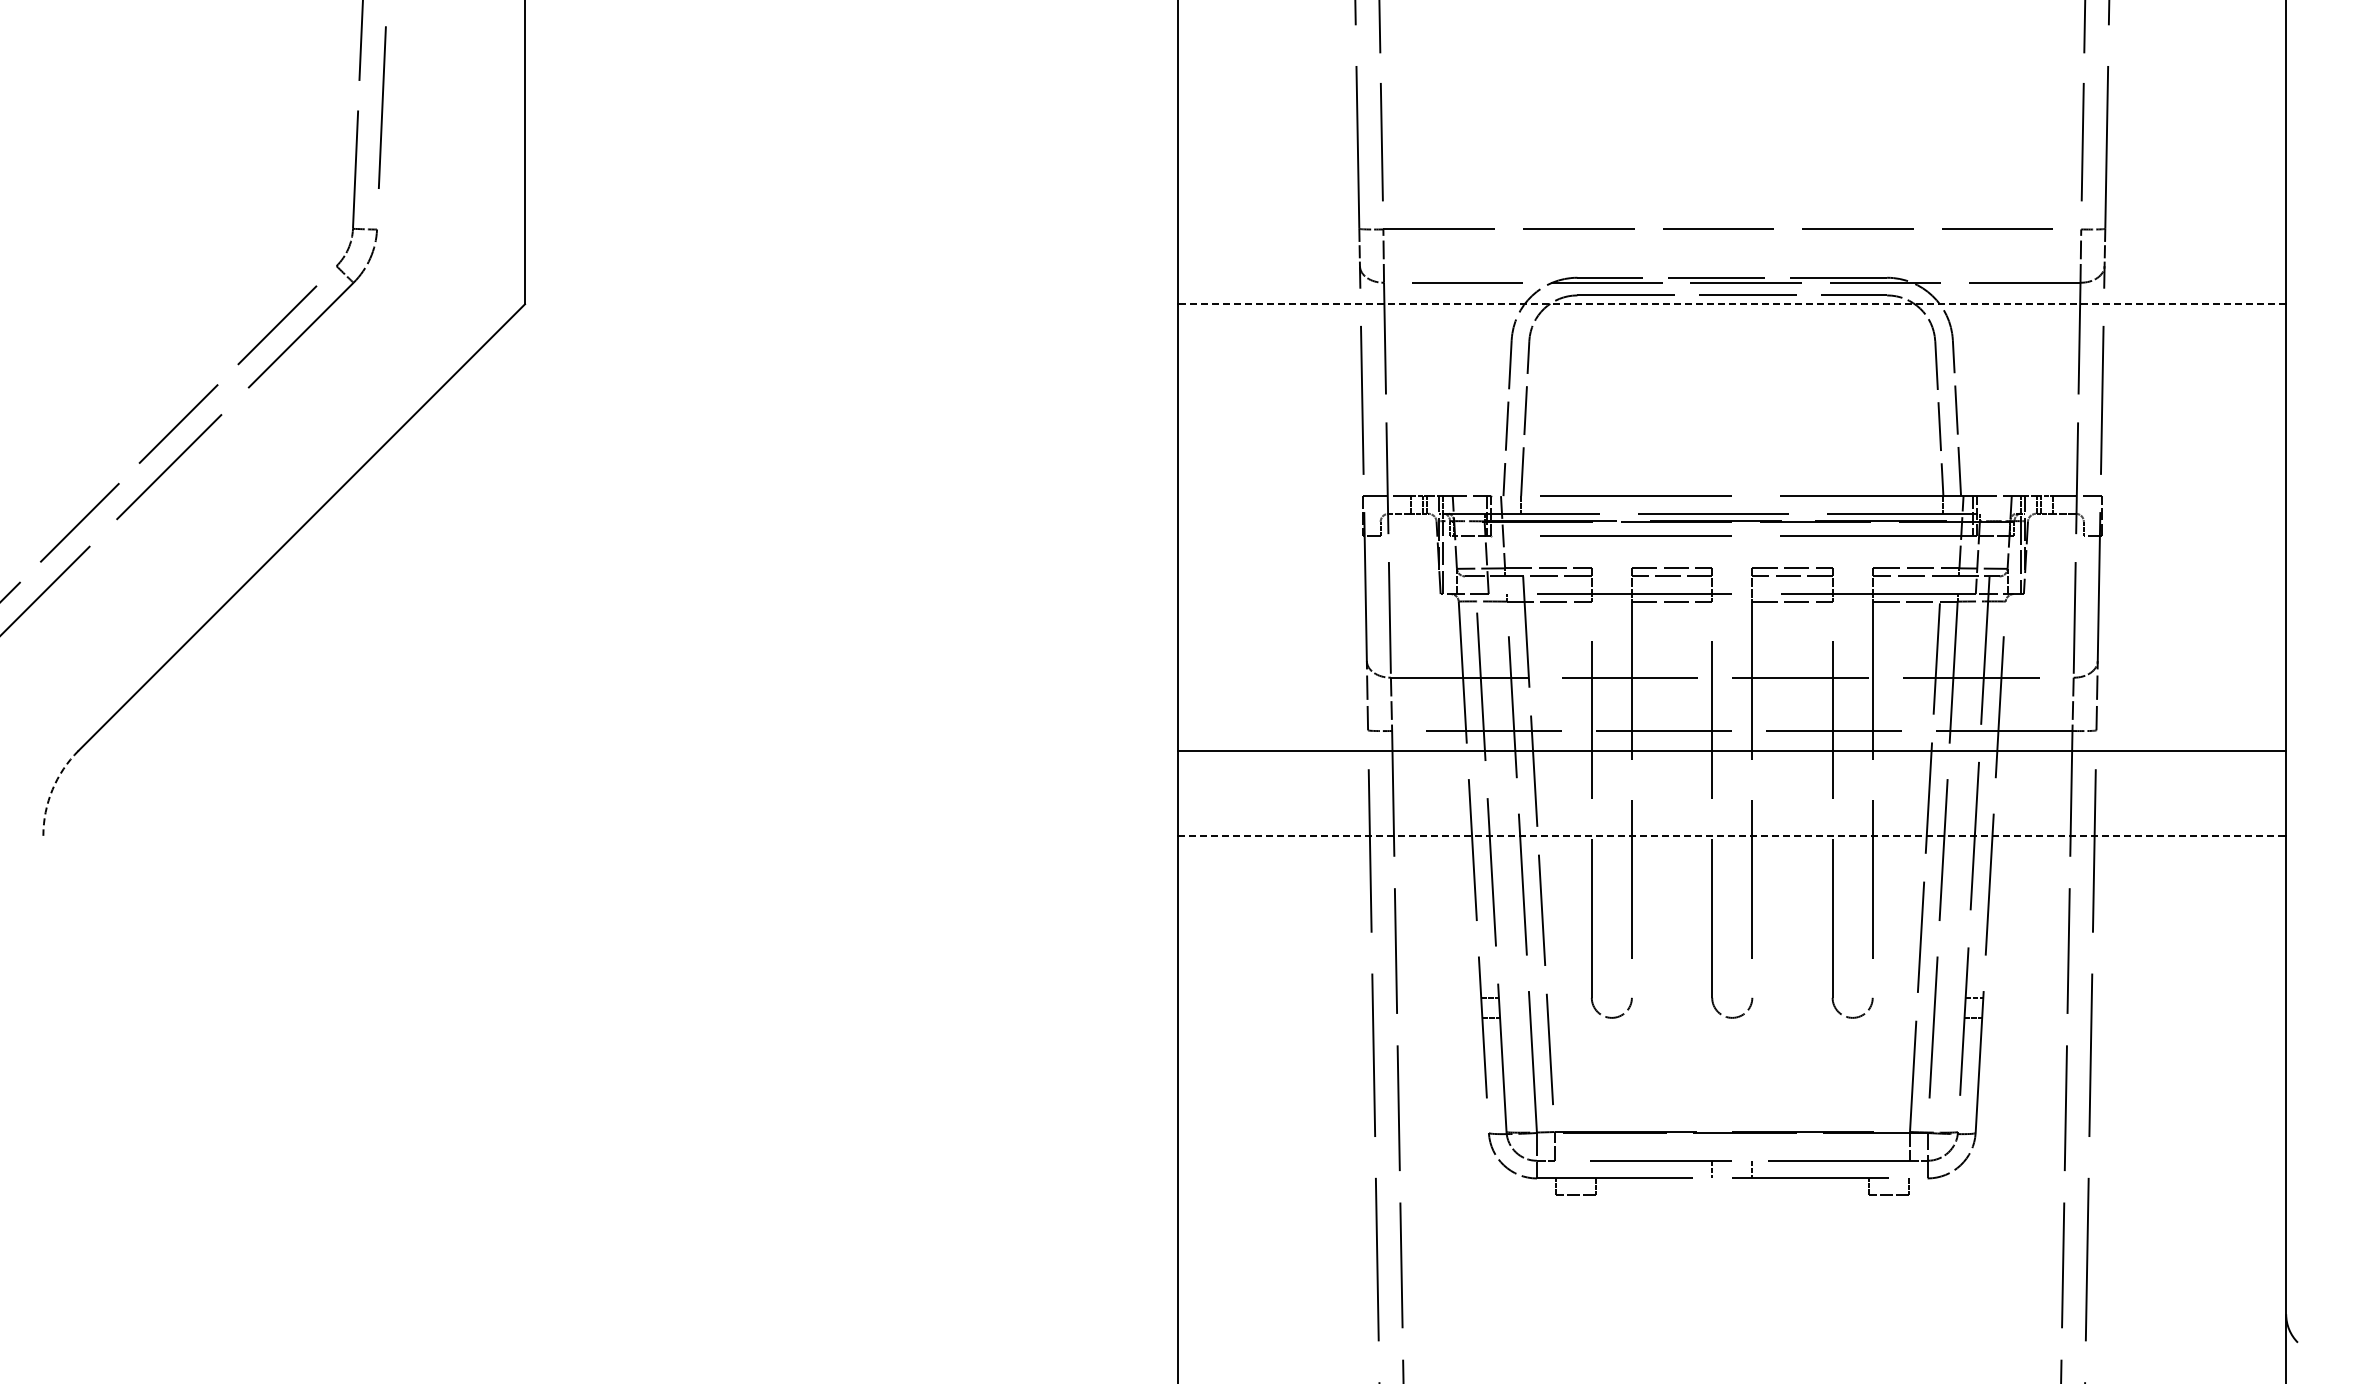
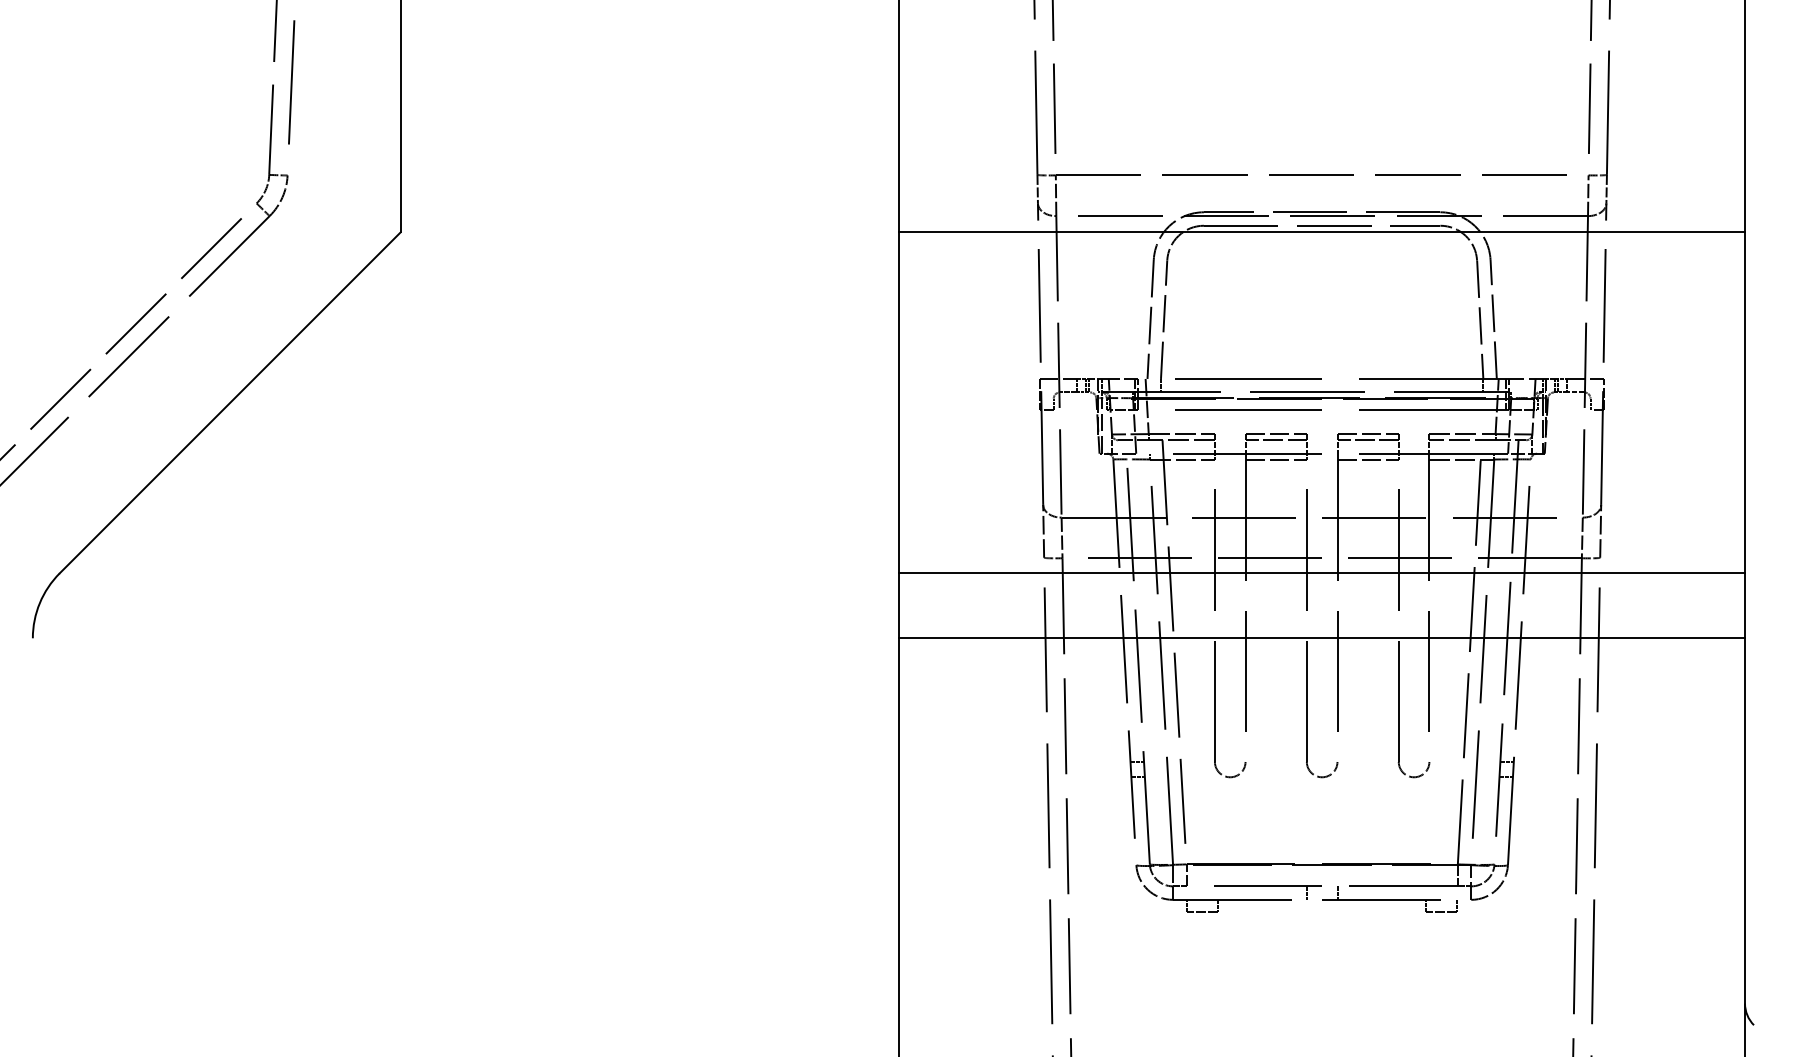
line: (1732, 304) -> (1322, 232), dashed -> solid
arc: (52, 789) -> (39, 602), dashed -> solid
line: (1732, 835) -> (1322, 638), dashed -> solid

